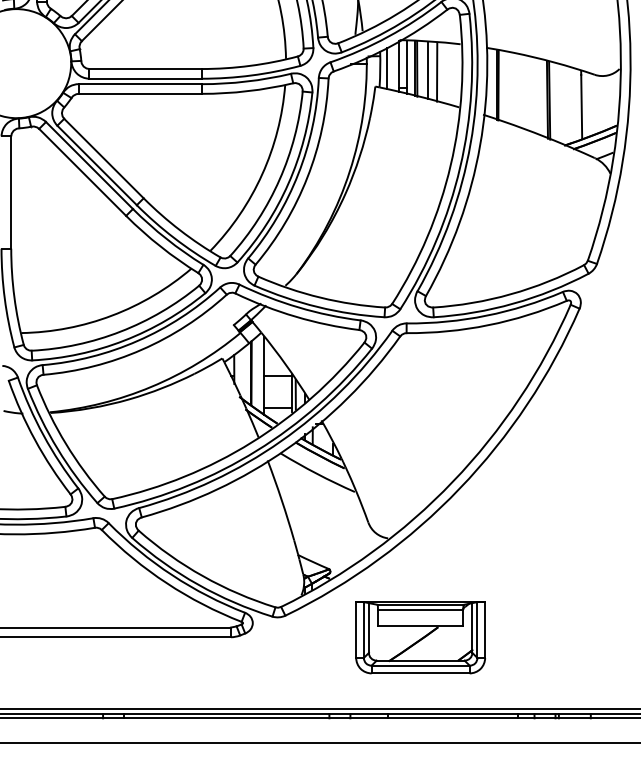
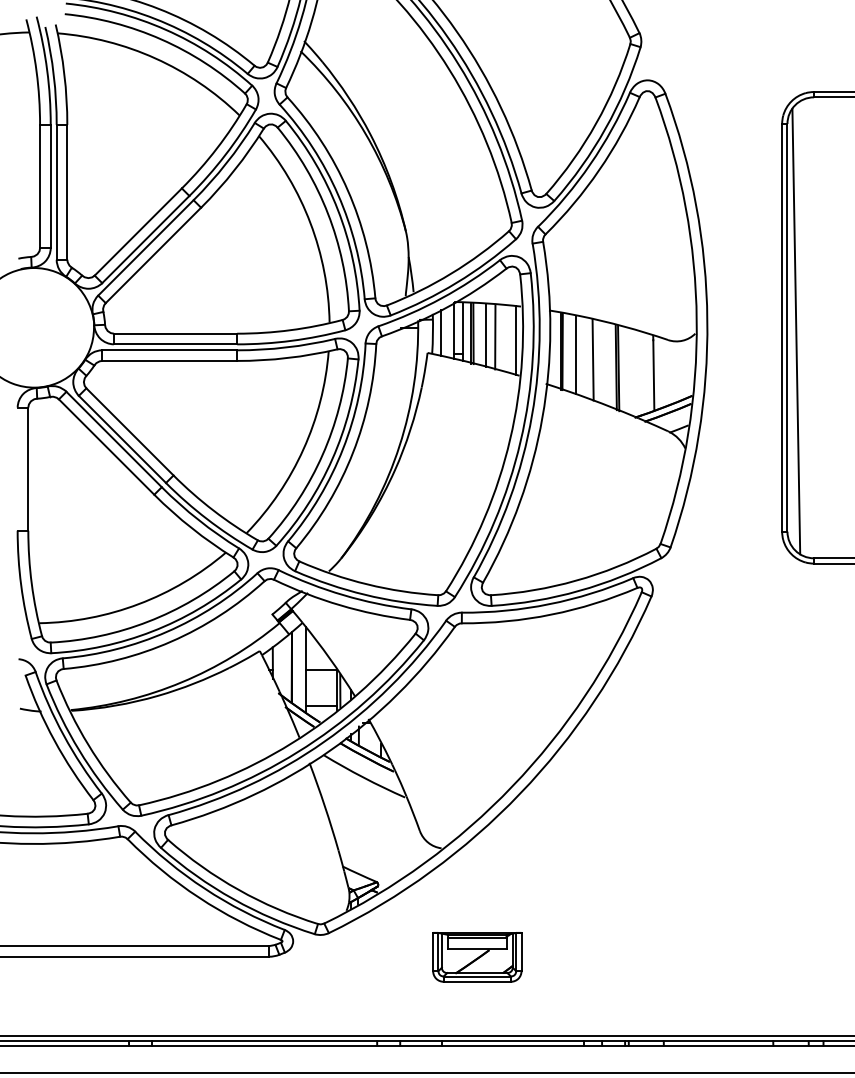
line: (456, 75) -> (516, 340), added
line: (510, 87) -> (575, 354), added
line: (525, 92) -> (592, 359), added
part: (420, 637) -> (477, 957), size x0.62

